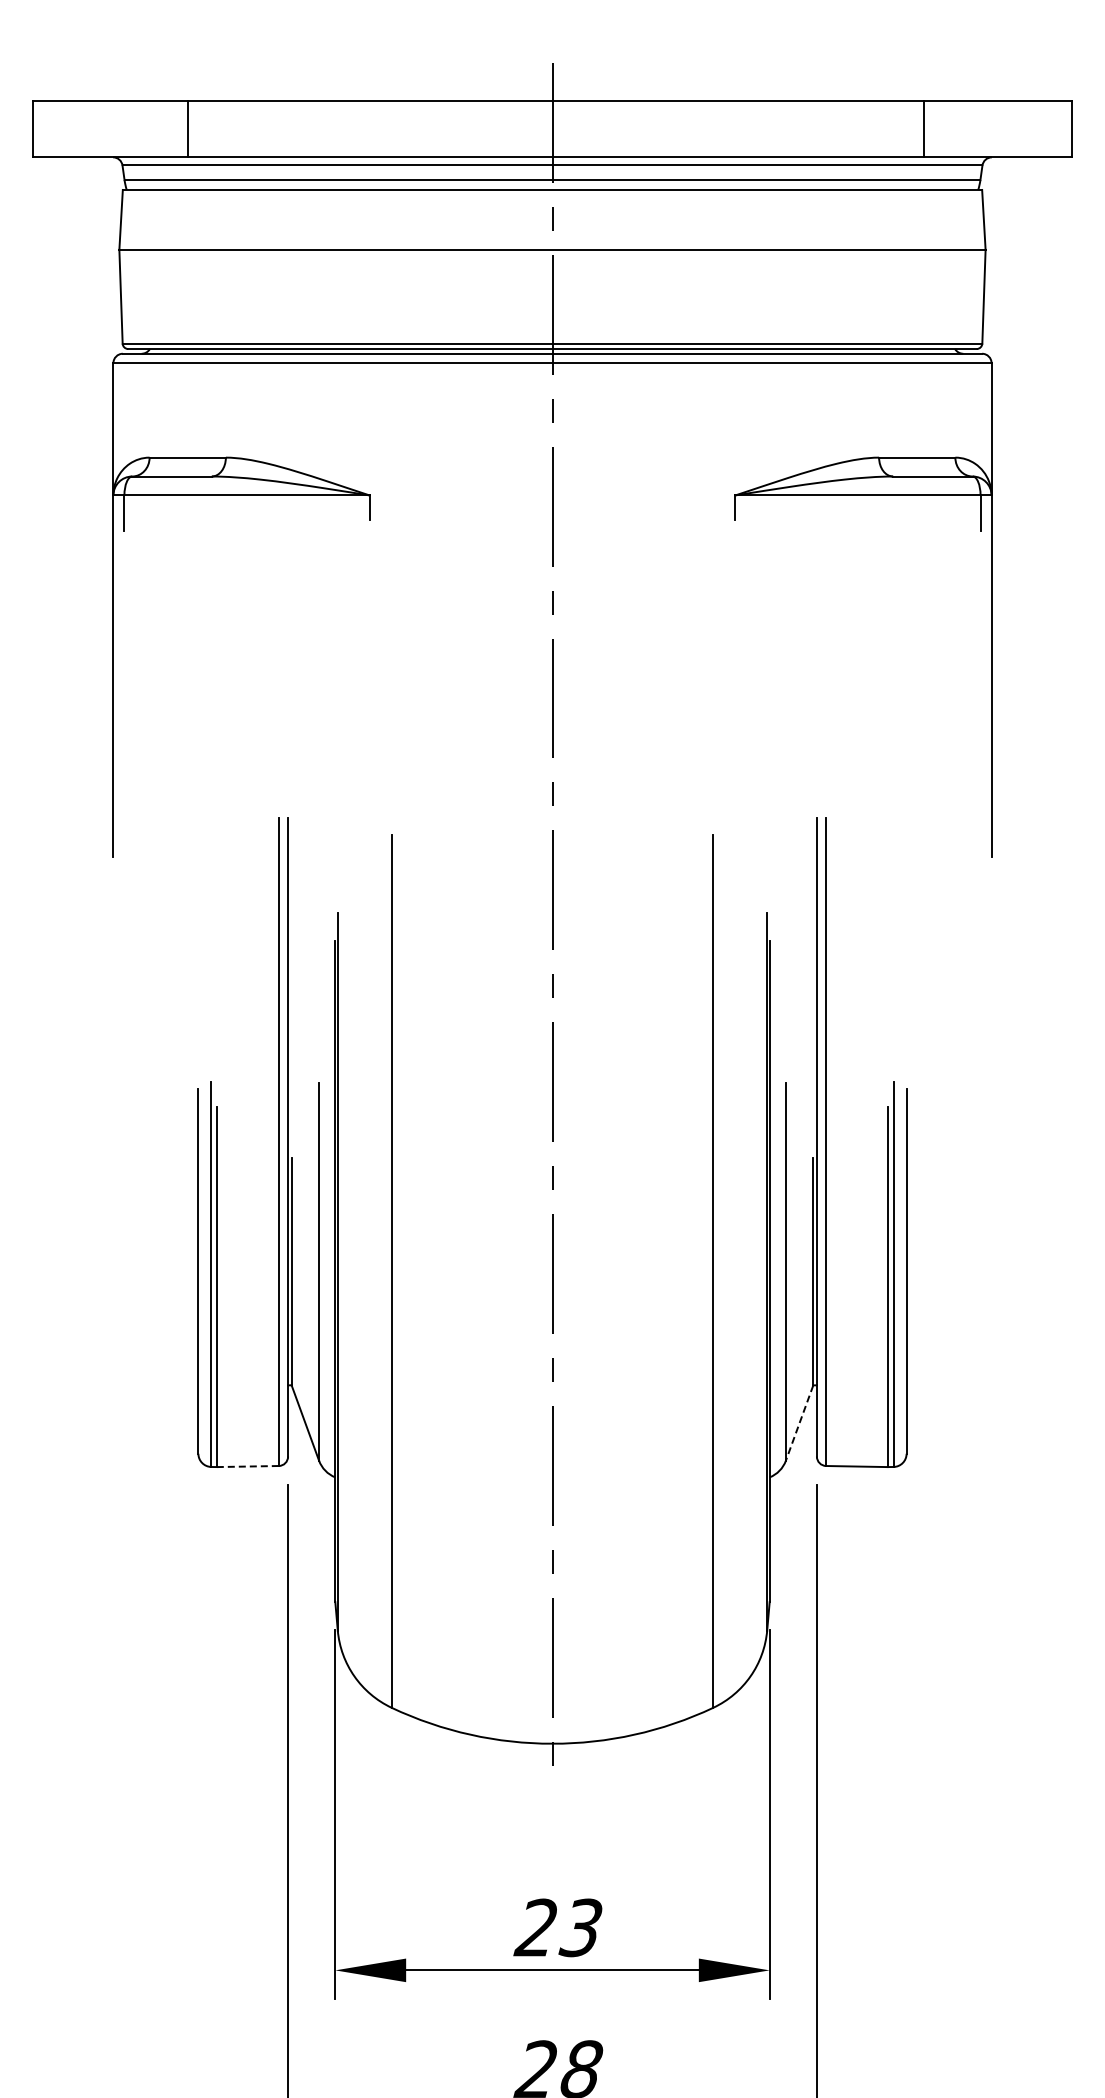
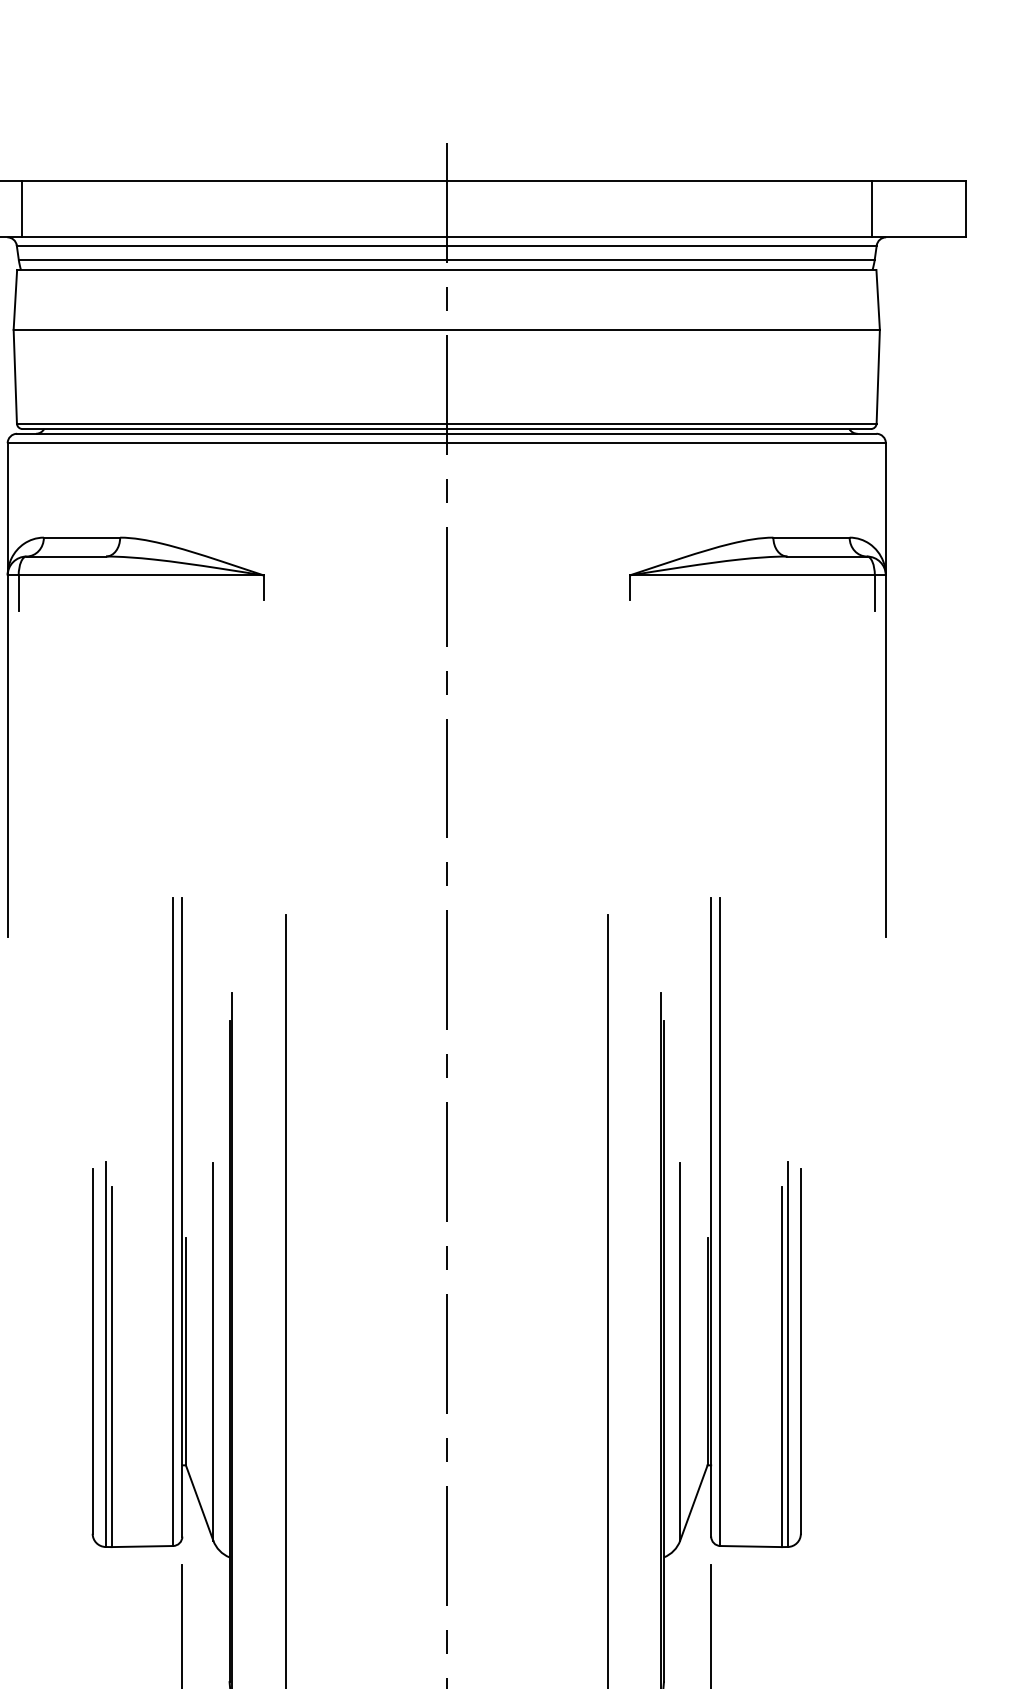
line: (187, 128) -> (21, 208), moved
line: (924, 128) -> (871, 208), moved
line: (799, 1423) -> (693, 1503), dashed -> solid
line: (248, 1466) -> (142, 1546), dashed -> solid

